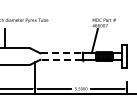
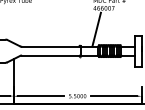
line: (62, 53) -> (51, 46), dashed -> solid
line: (61, 59) -> (50, 55), dashed -> solid

